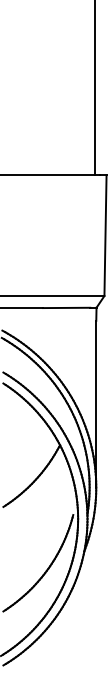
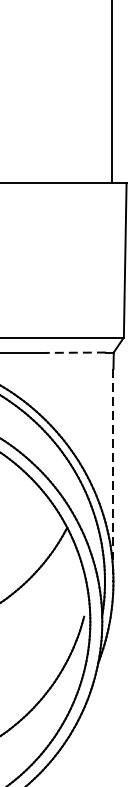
line: (66, 307) -> (75, 352), solid -> dashed
line: (96, 404) -> (113, 475), solid -> dashed

